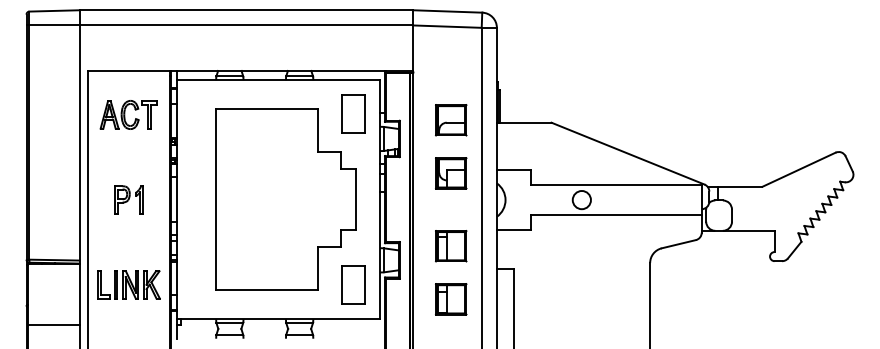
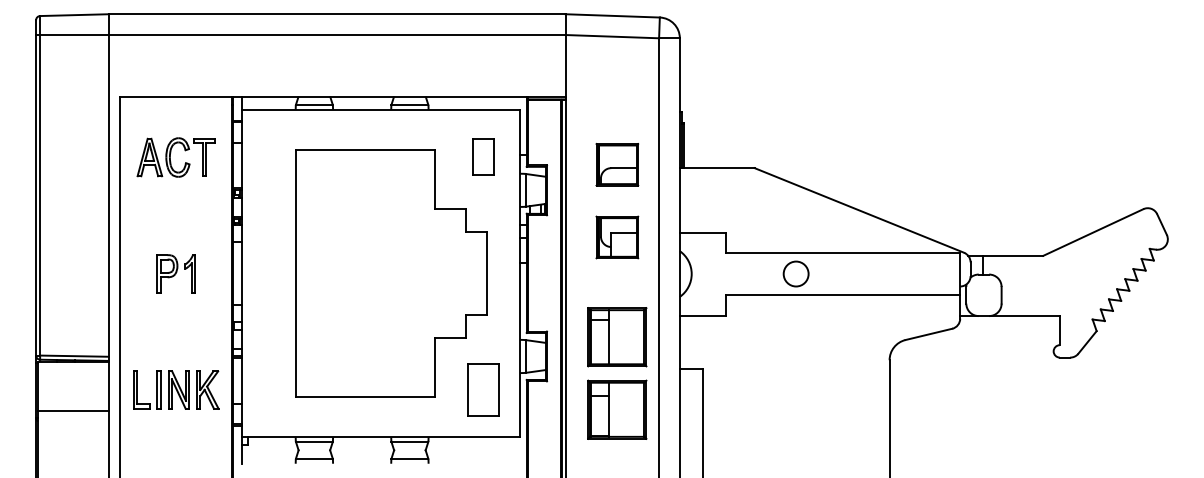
part: (353, 114) -> (483, 156), size x0.7
part: (451, 245) -> (617, 336), size x1.4
part: (451, 299) -> (617, 409), size x1.4
line: (53, 325) -> (73, 411), moved

